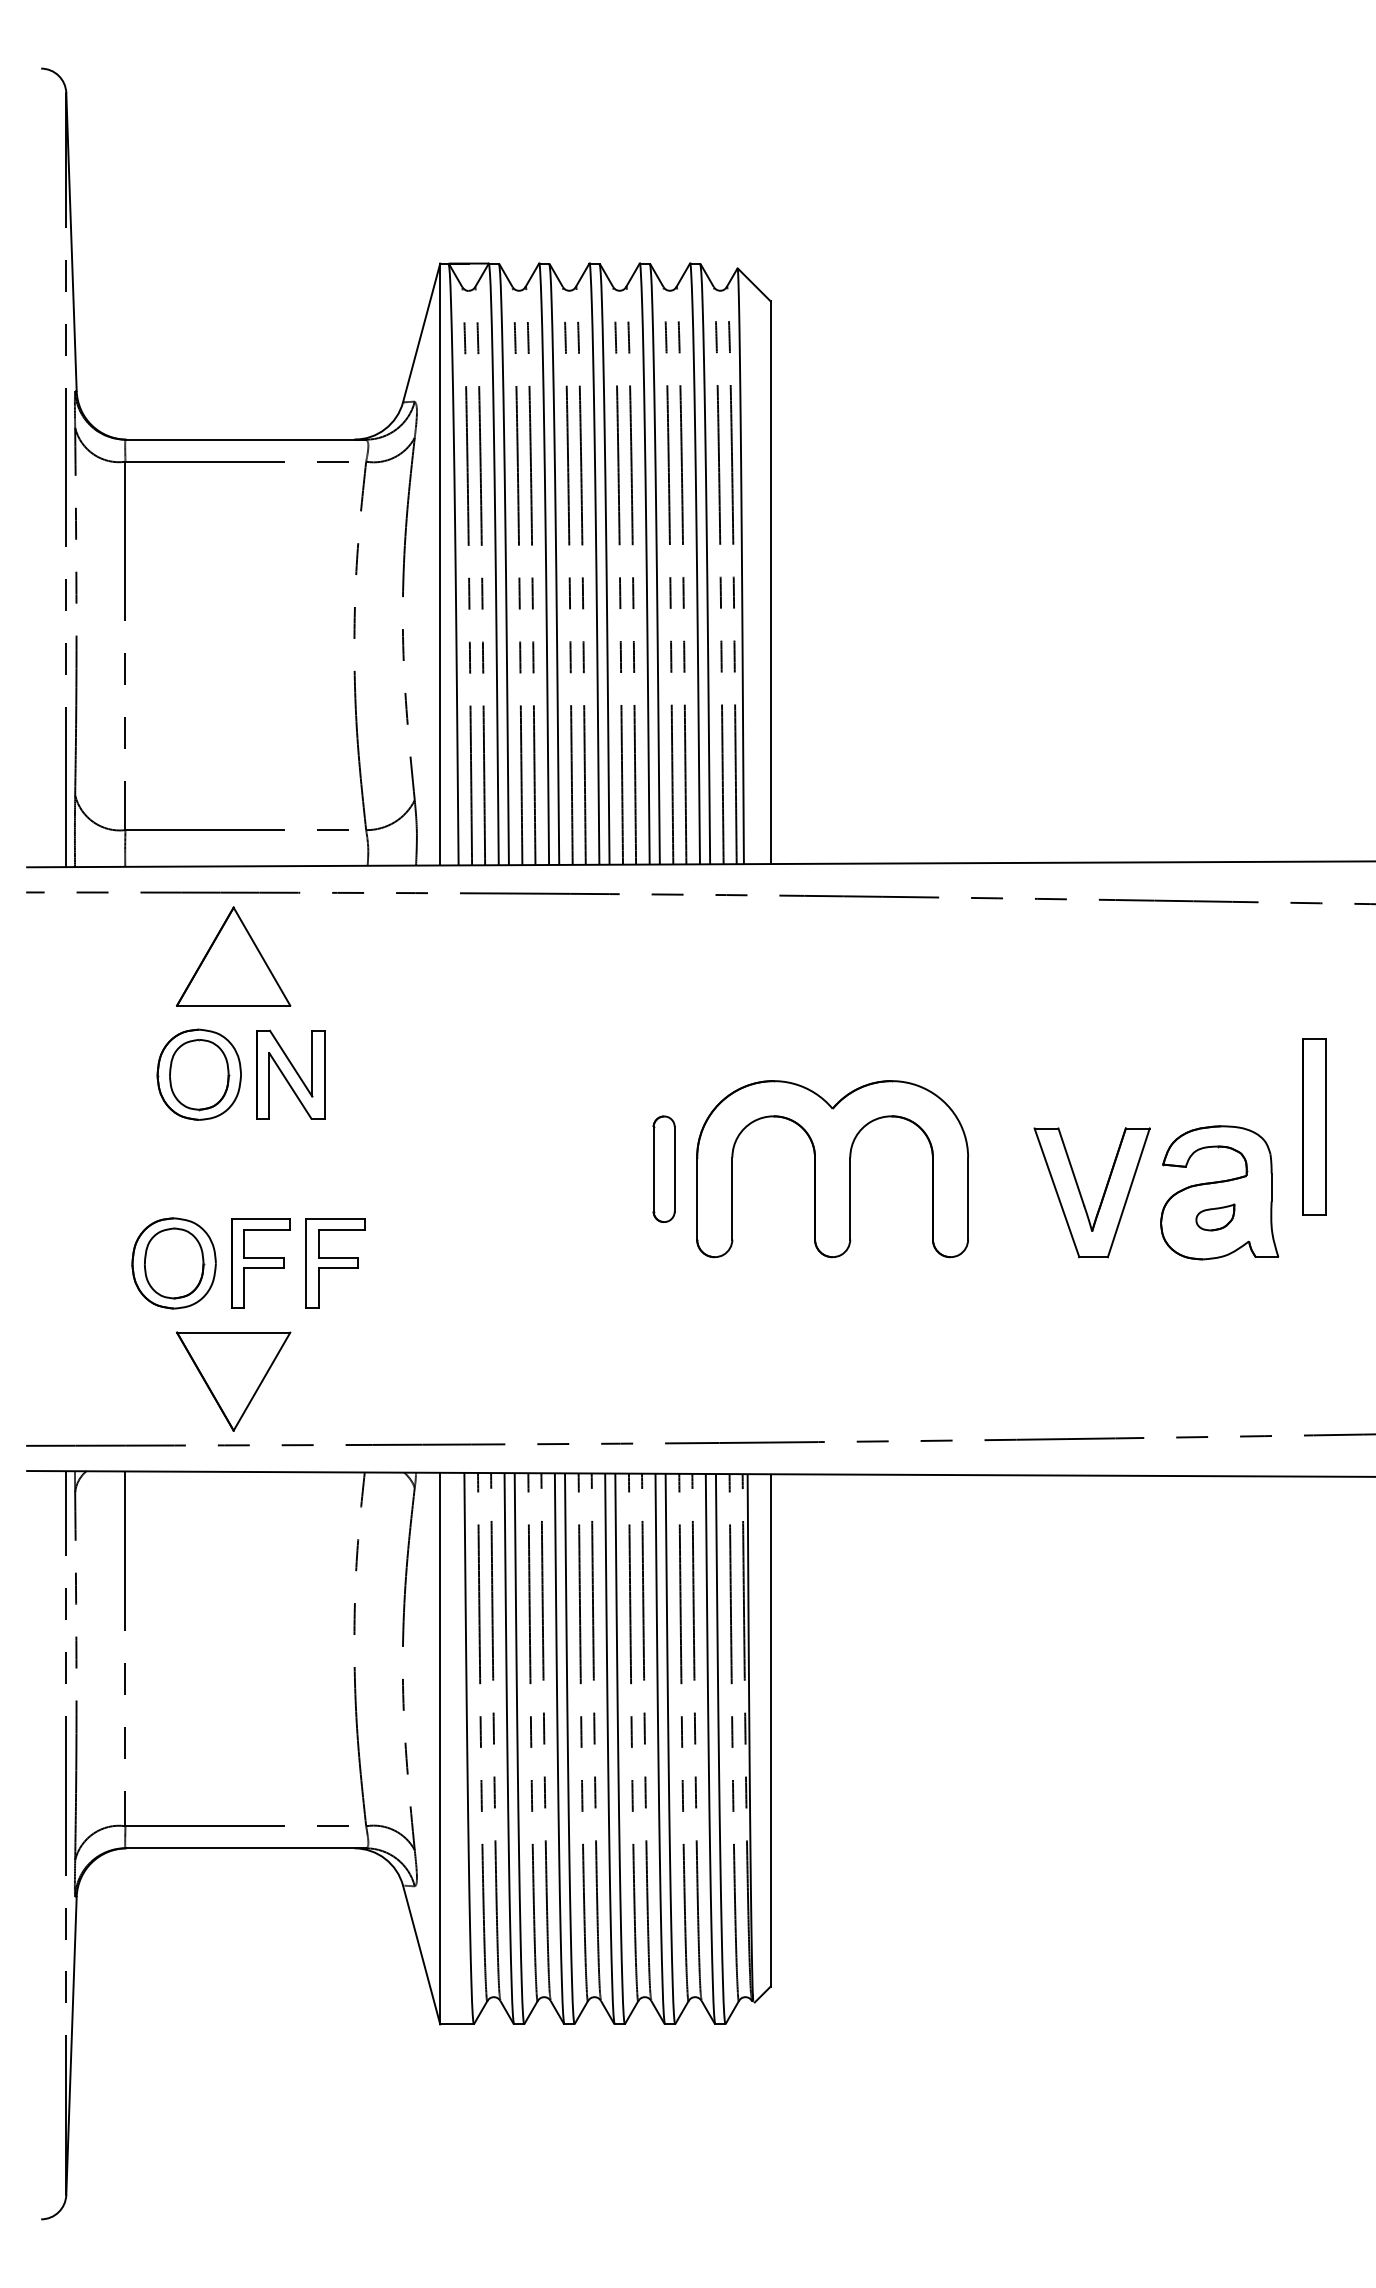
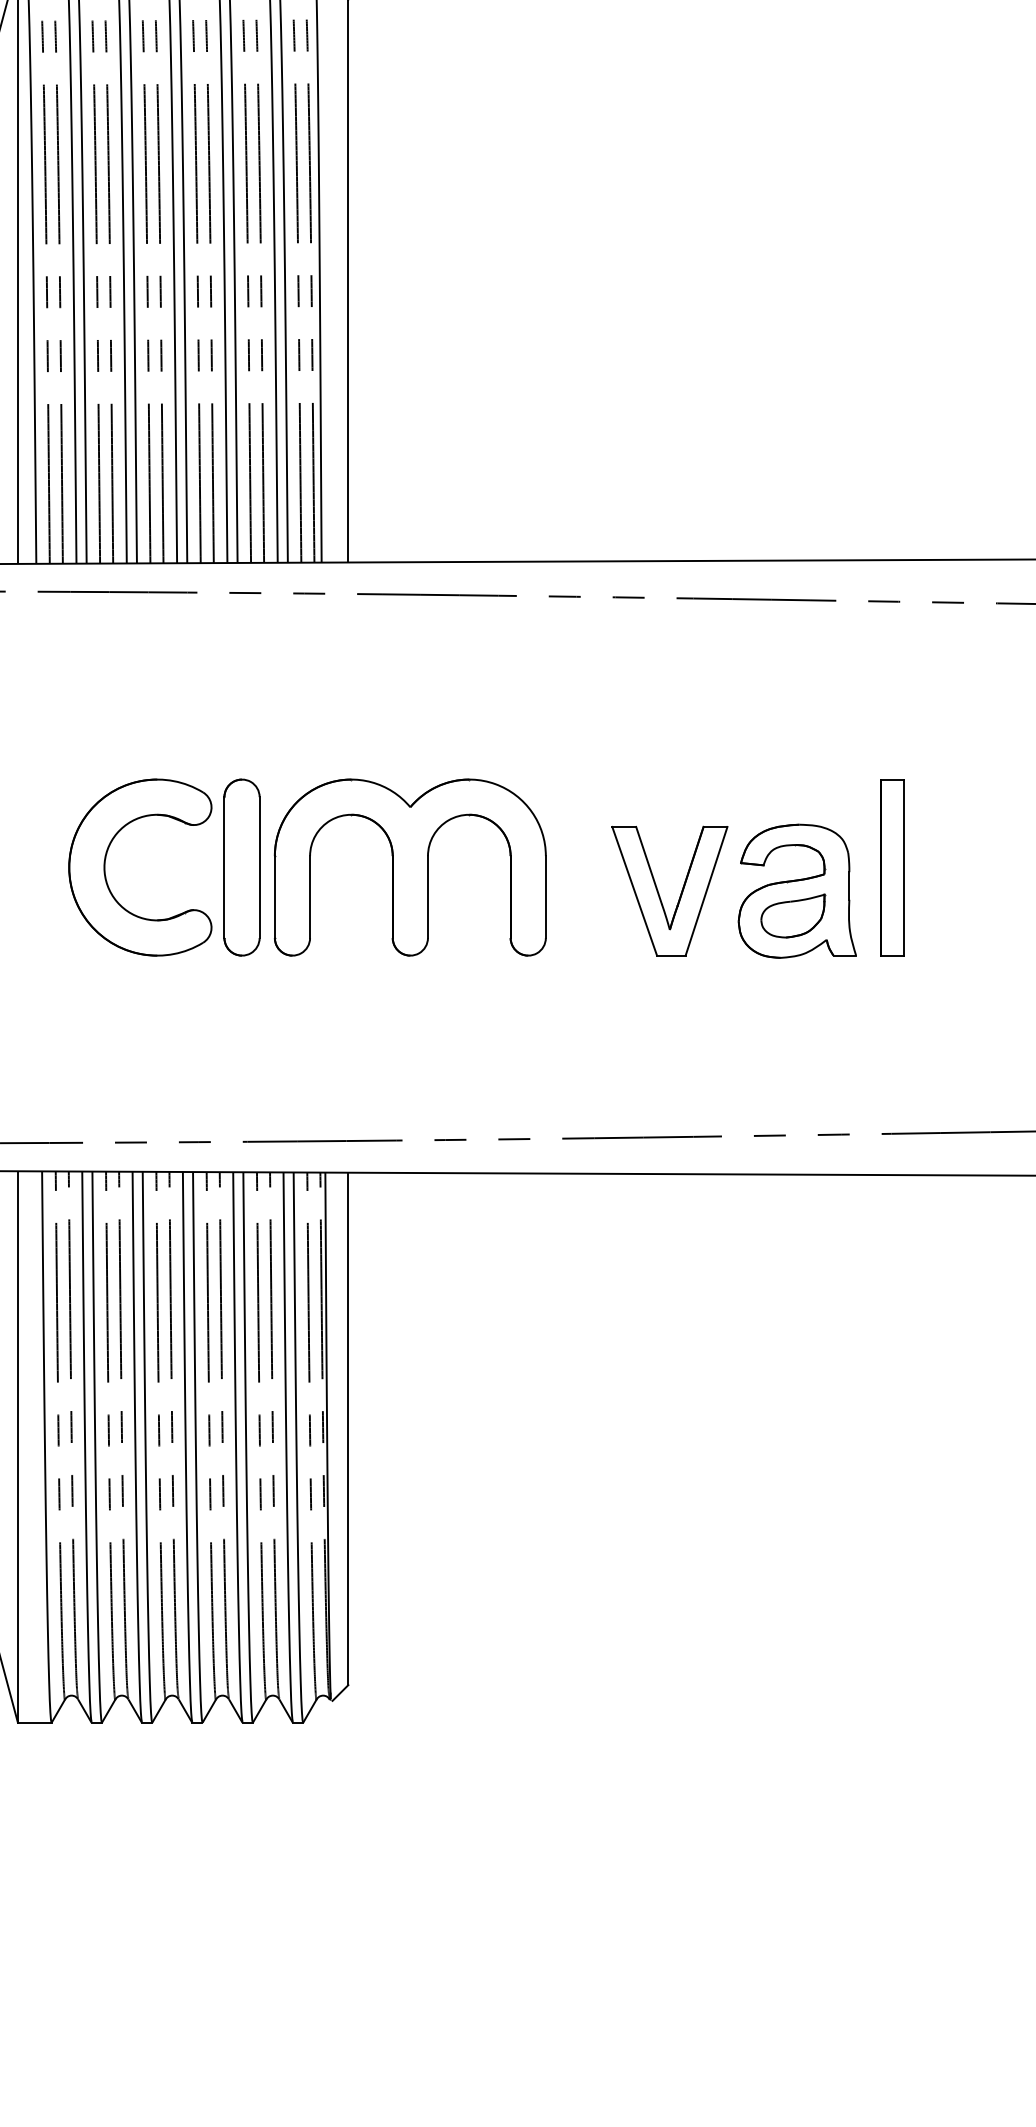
part: (1314, 1126) -> (892, 866), moved
part: (528, 1162) -> (106, 860), added
part: (663, 1169) -> (241, 867), size x1.67
part: (1215, 1217) -> (793, 915), size x1.67

